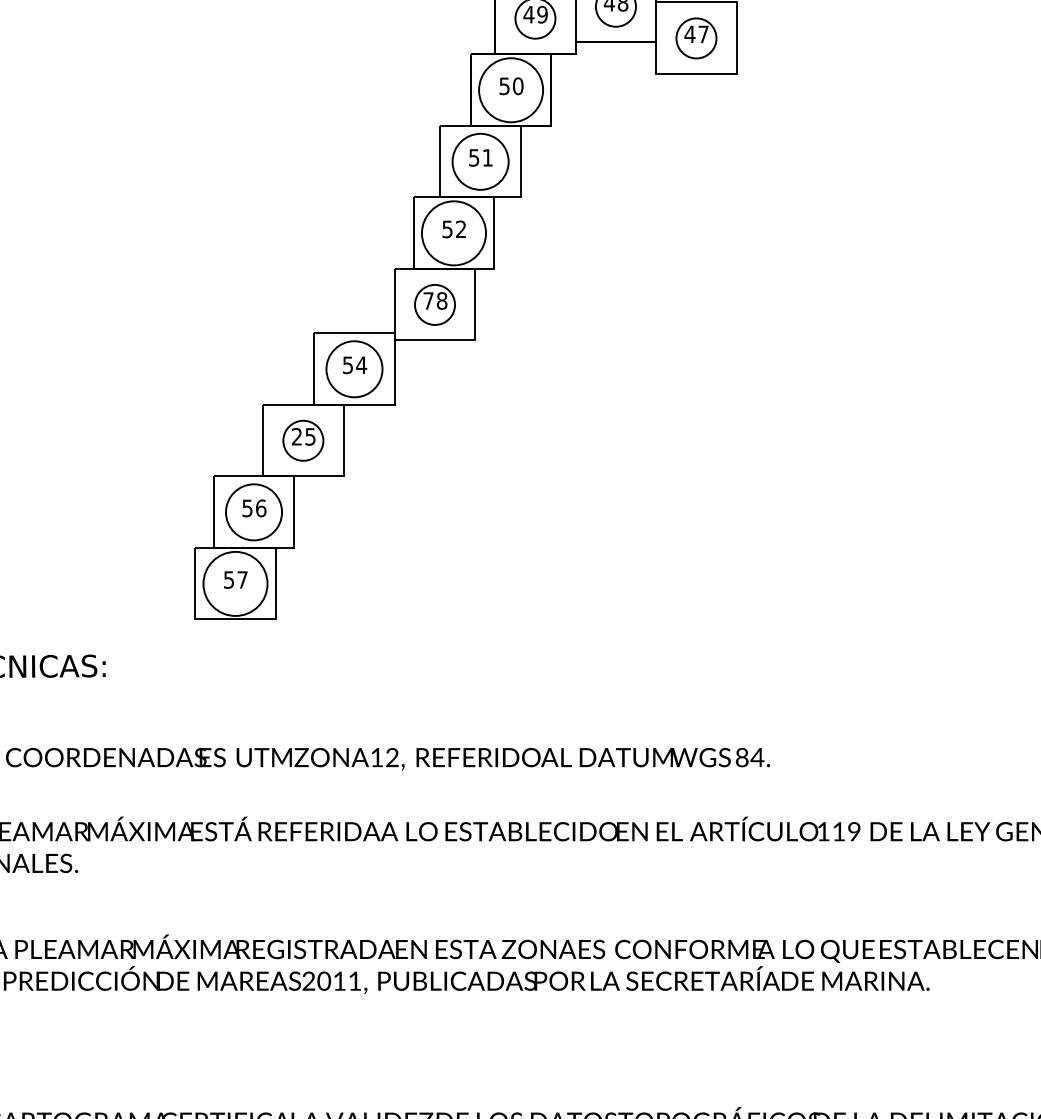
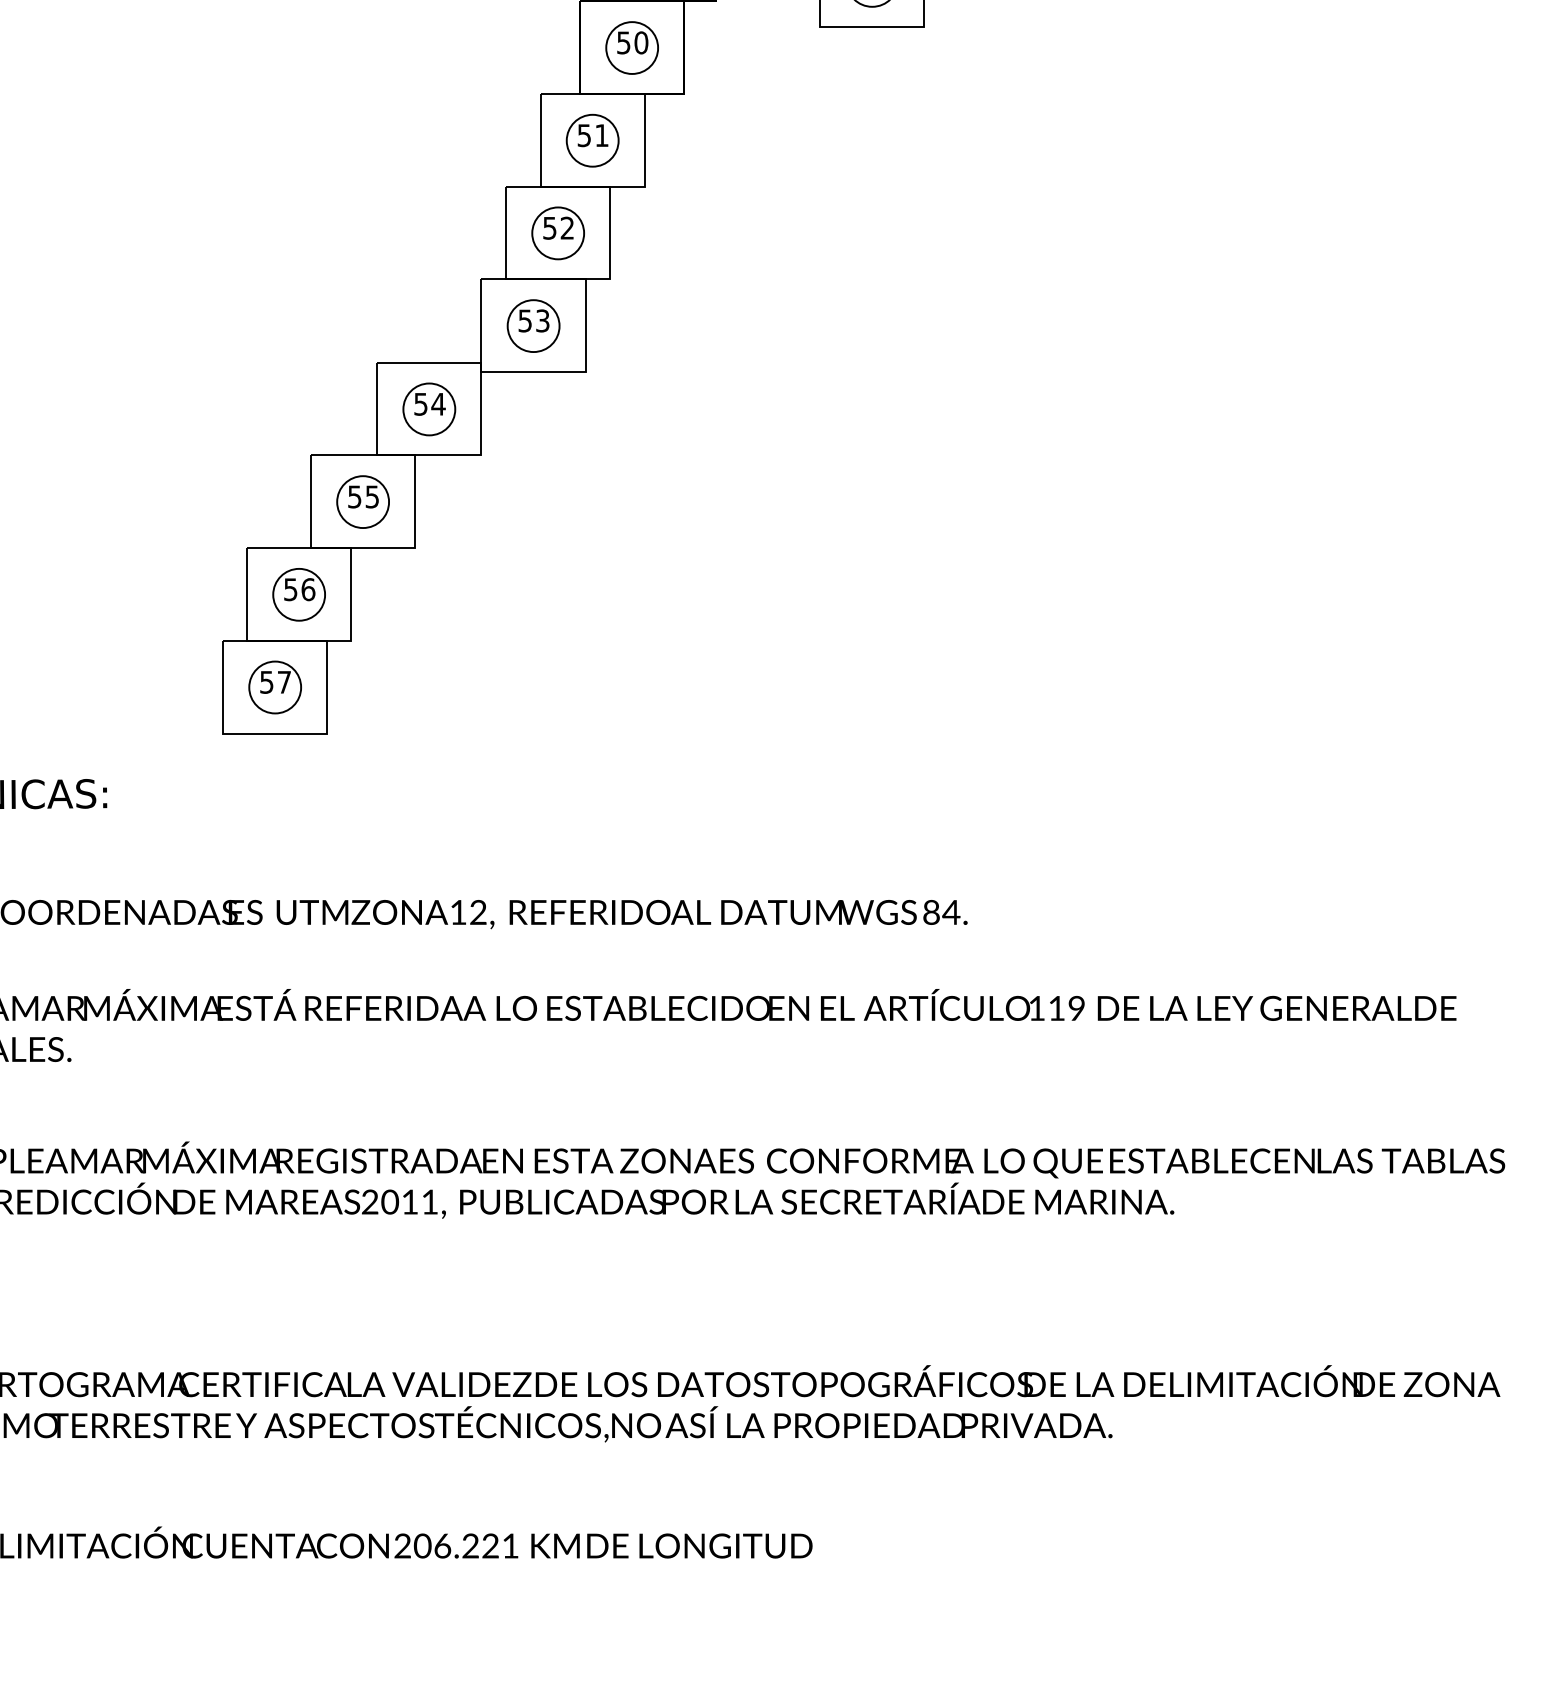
circle: (511, 89) -> (632, 47), size x0.62
circle: (480, 161) -> (592, 140), size x0.71
circle: (454, 233) -> (558, 233), size x0.62
text: (434, 300) -> (533, 320), 78 -> 53
circle: (354, 369) -> (429, 409), size x0.71
text: (296, 436) -> (354, 496), 25 -> 55
circle: (254, 512) -> (299, 594), size x0.71
circle: (235, 583) -> (275, 687), size x0.62

